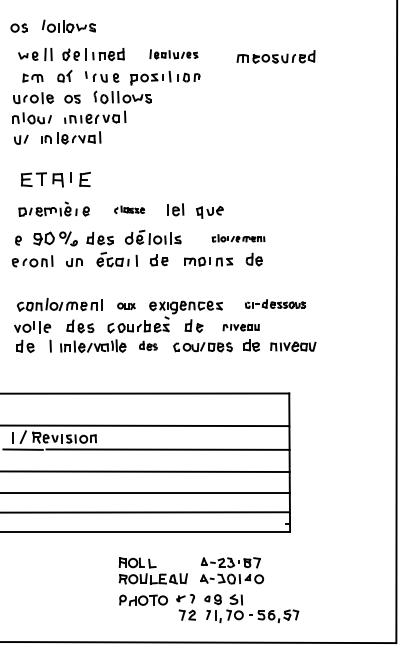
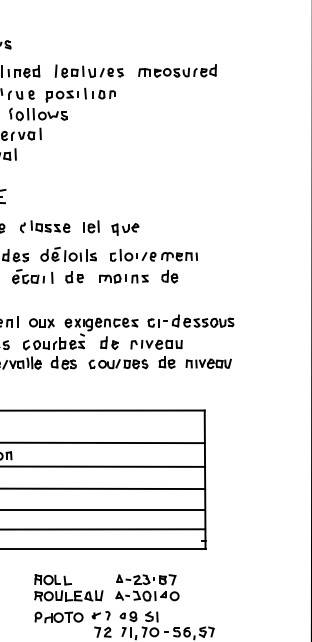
part: (173, 54) -> (88, 71), size x1.43
part: (275, 56) -> (176, 70), moved
part: (129, 209) -> (44, 226), size x1.67
part: (238, 238) -> (153, 255), size x1.67
part: (275, 303) -> (190, 320), size x1.43
part: (126, 306) -> (41, 323), size x1.43
part: (241, 327) -> (156, 344), size x1.43
part: (148, 345) -> (63, 362), size x1.43

